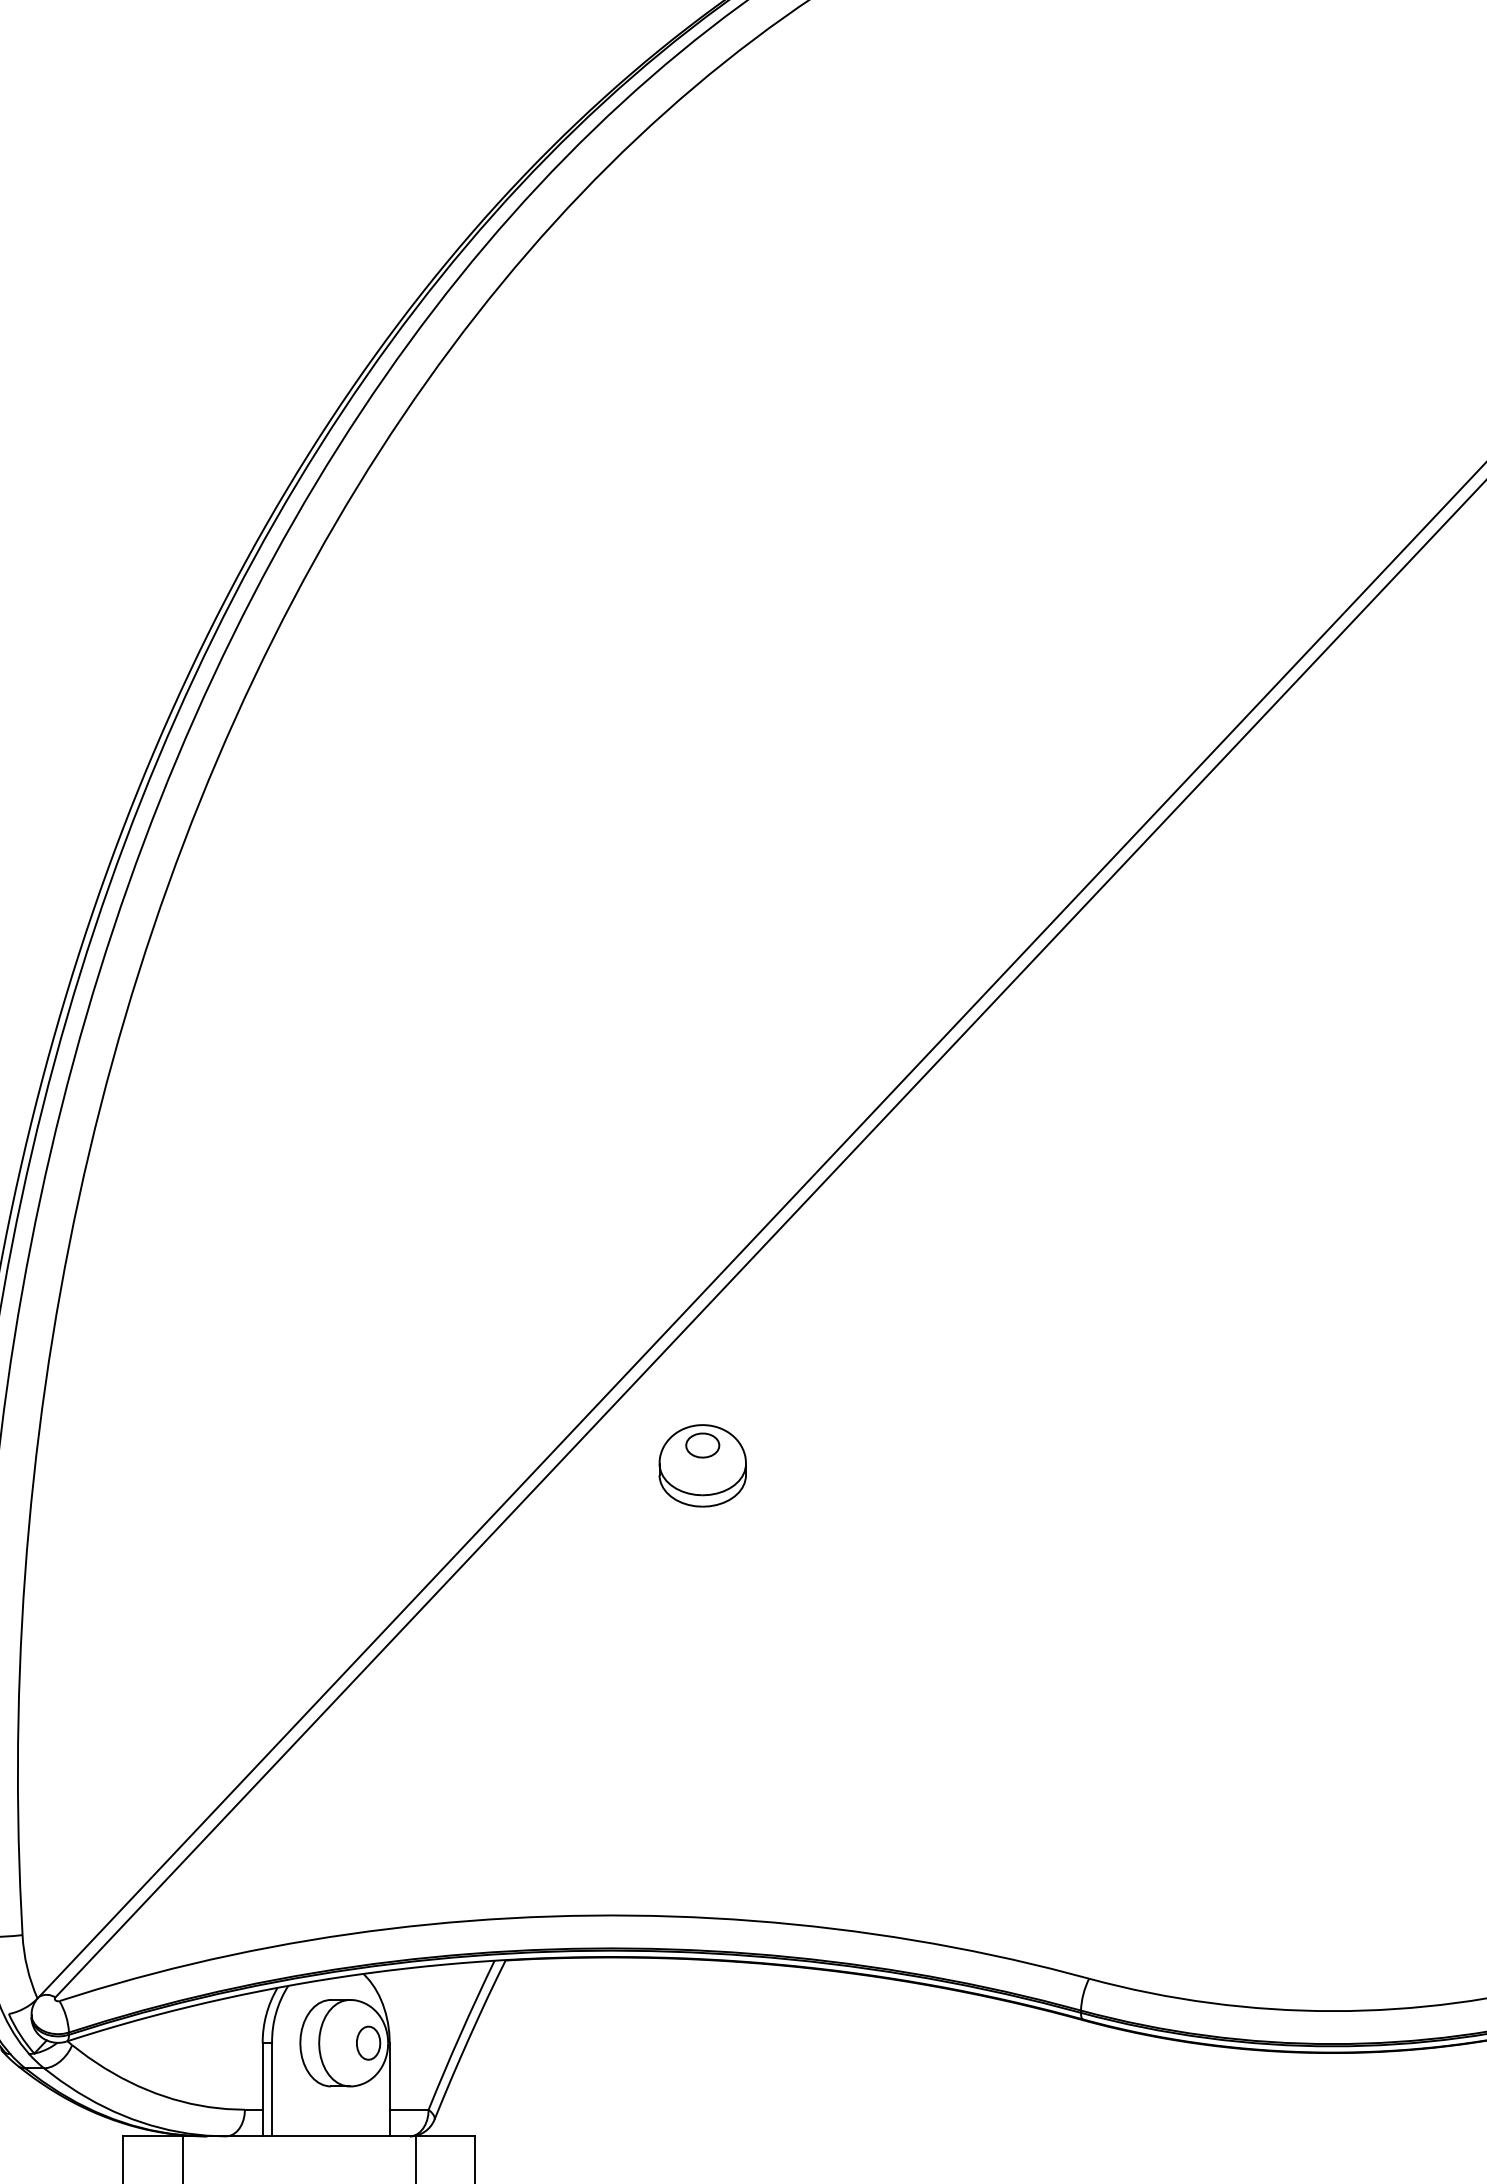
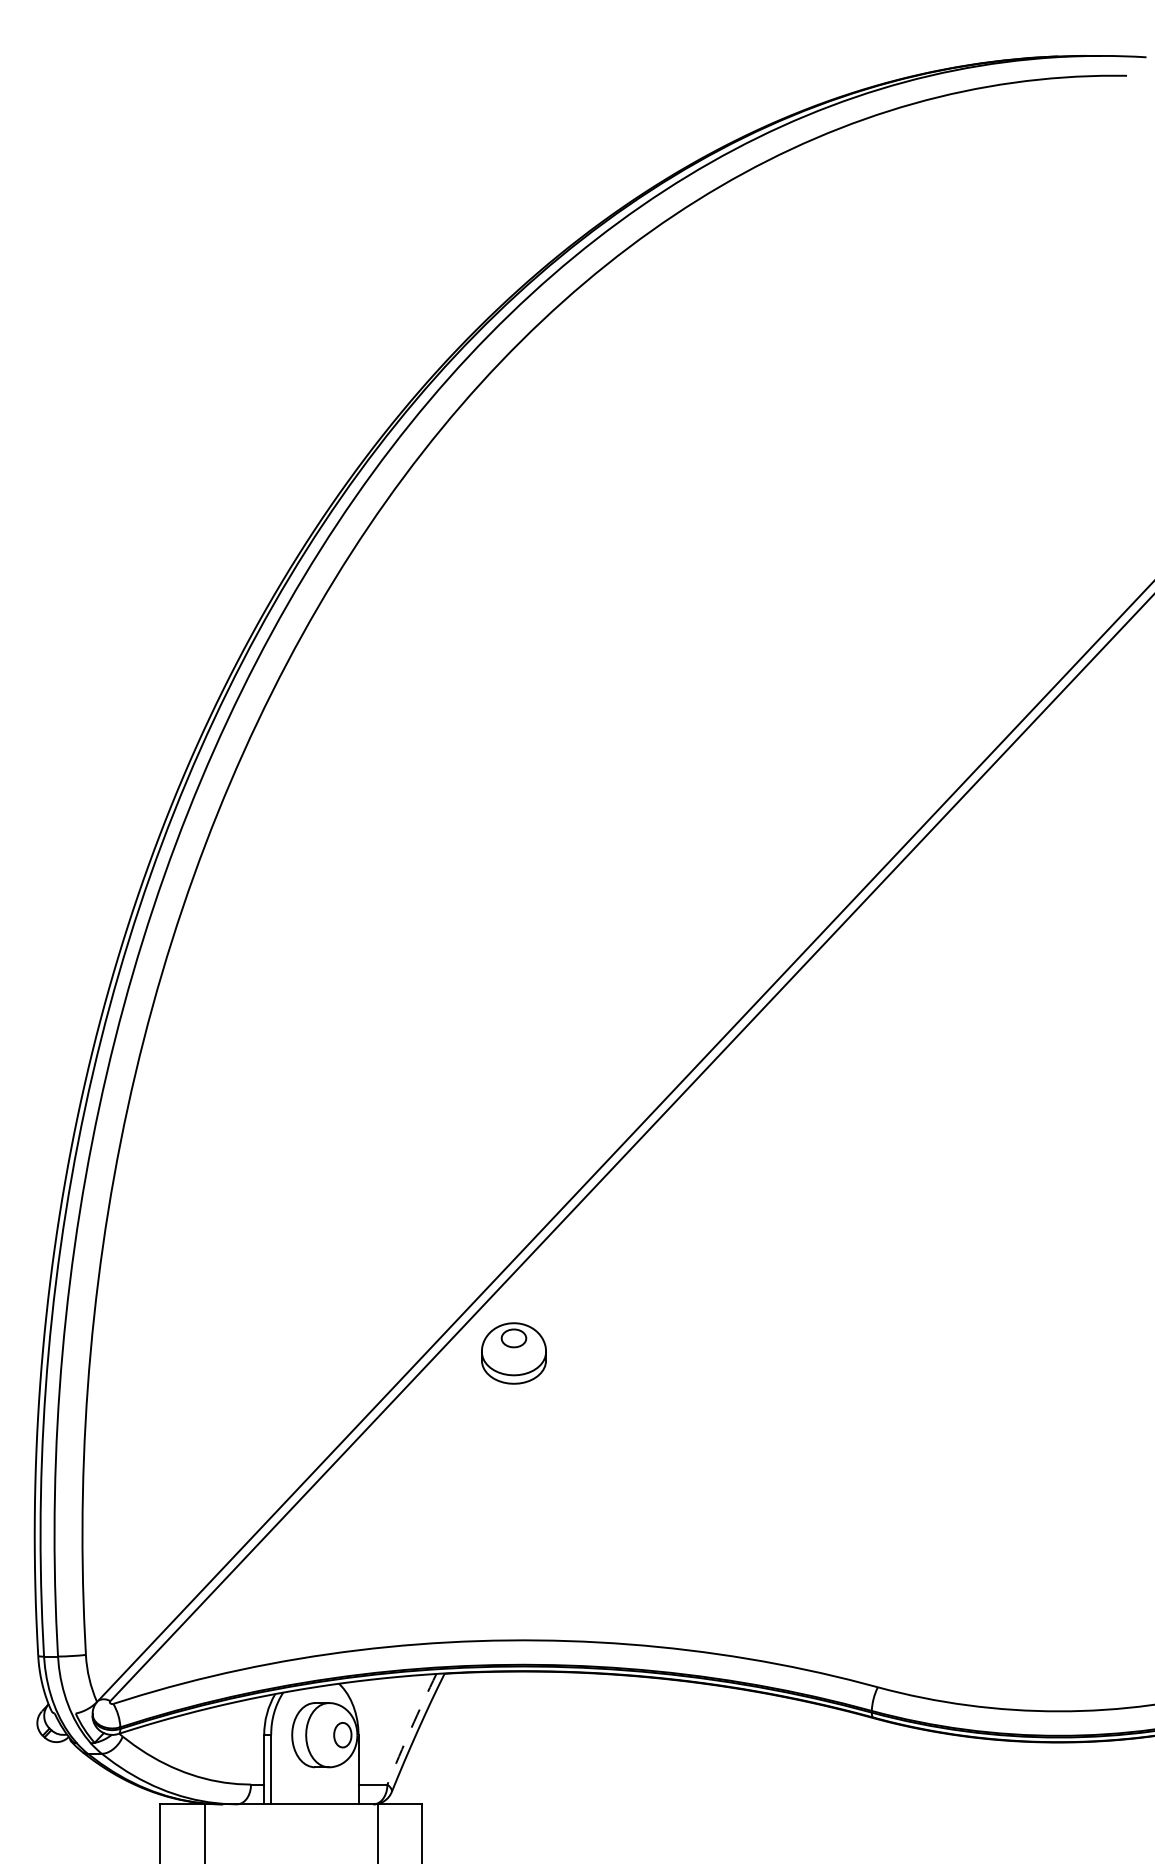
part: (702, 1465) -> (513, 1353), moved
arc: (461, 2034) -> (411, 1728), solid -> dashed

